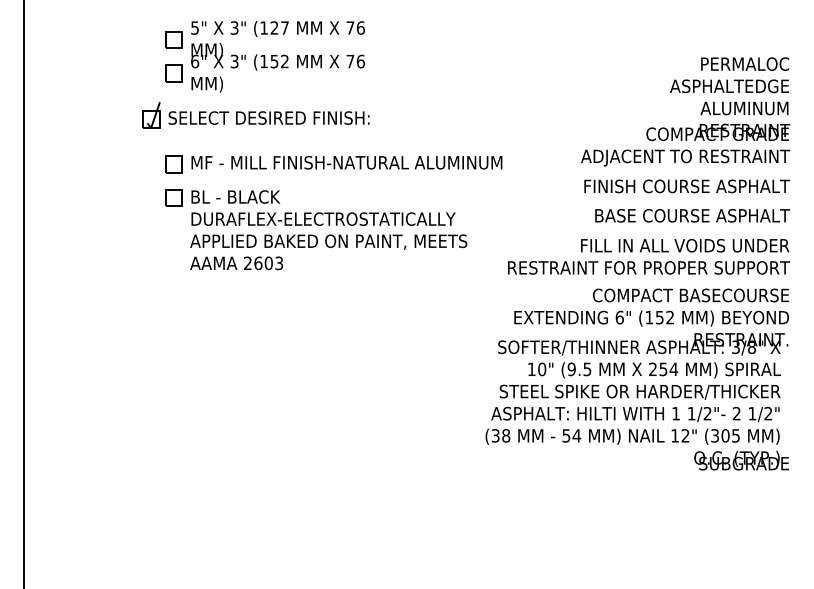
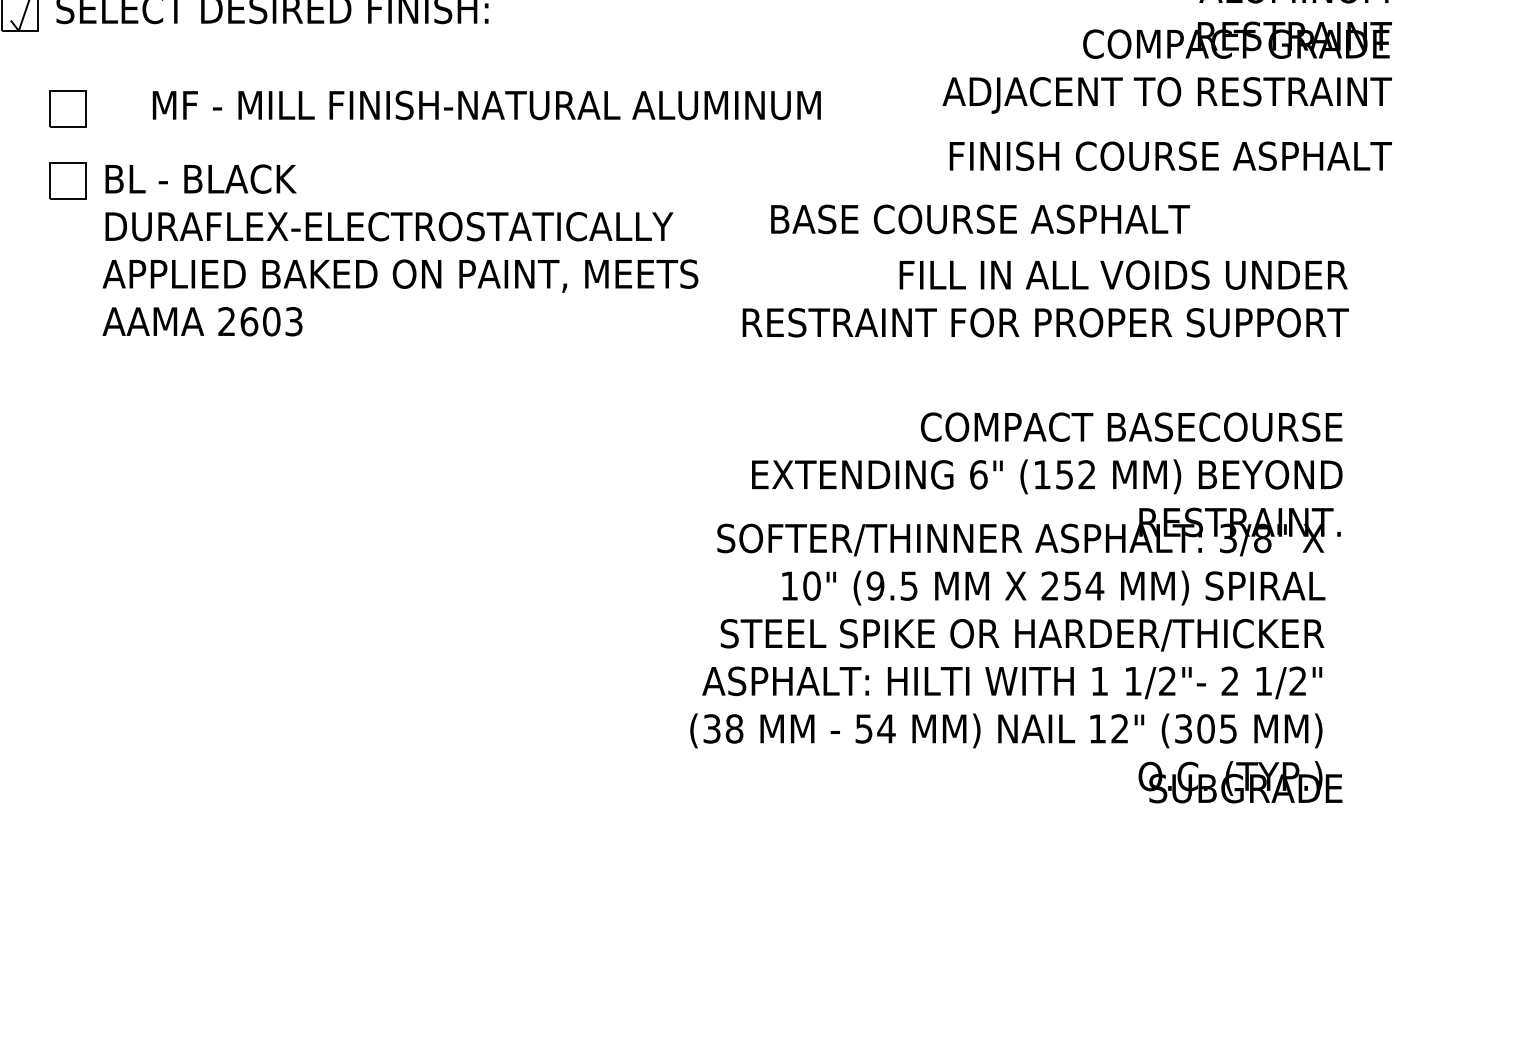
text: (346, 162) -> (485, 104), moved
text: (692, 215) -> (980, 218), moved
text: (648, 256) -> (1044, 298), moved
text: (636, 379) -> (1014, 607), moved

